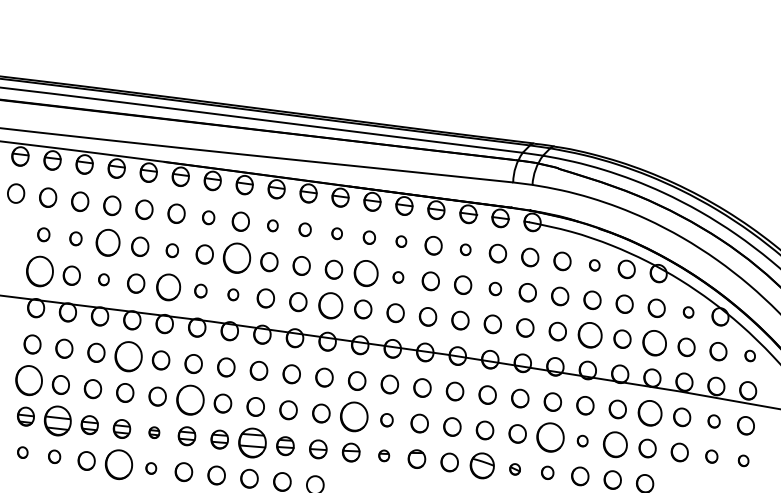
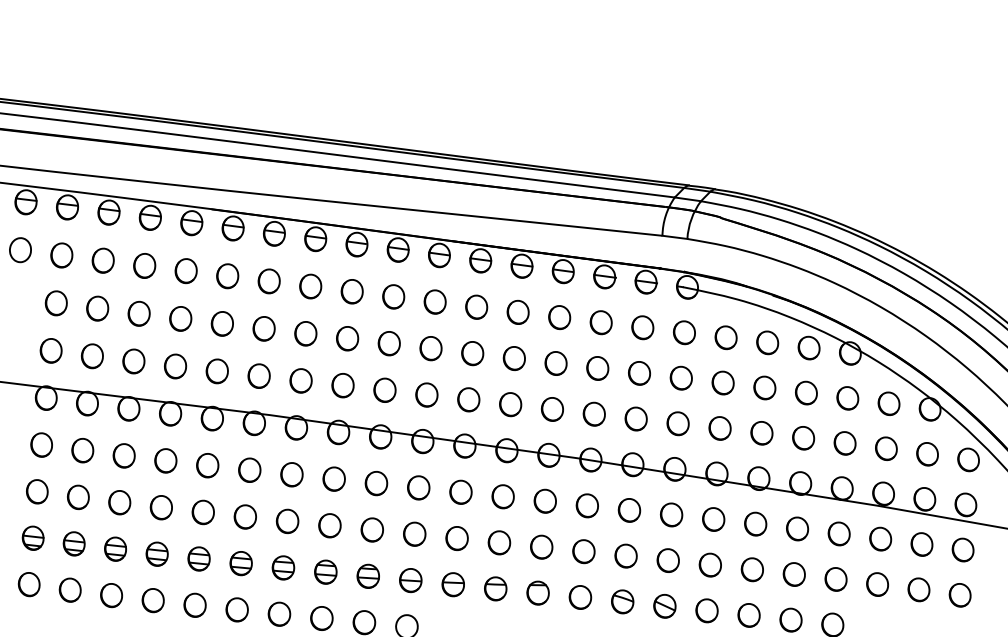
part: (208, 217) -> (268, 281), size x1.43
part: (272, 225) -> (351, 291), size x1.67
part: (304, 229) -> (393, 296), size x1.43
part: (336, 233) -> (434, 301), size x1.67
part: (43, 234) -> (55, 303), size x1.43
part: (369, 237) -> (476, 306), size x1.43
part: (75, 238) -> (97, 308), size x1.43
part: (400, 241) -> (517, 311), size x1.67
part: (107, 242) -> (138, 313), size x0.71
part: (465, 249) -> (600, 322), size x1.67
part: (171, 250) -> (221, 323), size x1.43
part: (236, 258) -> (305, 333), size x0.62
part: (594, 265) -> (767, 342), size x1.67
part: (39, 271) -> (50, 350), size x0.62
part: (366, 273) -> (472, 353), size x0.71
part: (397, 277) -> (513, 358), size x1.67
part: (103, 279) -> (133, 361), size x1.67
part: (167, 287) -> (216, 371), size x0.71
part: (495, 289) -> (639, 373), size x1.43
part: (200, 290) -> (258, 375), size x1.43
part: (232, 294) -> (300, 380), size x1.67
part: (330, 305) -> (426, 394), size x0.71
part: (688, 312) -> (888, 403), size x1.67
part: (589, 335) -> (761, 433), size x0.71
part: (654, 343) -> (844, 443), size x0.71
part: (750, 355) -> (968, 459), size x1.67
part: (128, 356) -> (165, 460), size x0.62
part: (29, 380) -> (37, 491), size x0.62
part: (189, 399) -> (244, 516), size x0.62
part: (649, 412) -> (838, 533), size x0.71
part: (353, 416) -> (456, 538), size x0.62
part: (387, 419) -> (499, 542), size x1.43
part: (57, 420) -> (73, 543), size x0.62
part: (713, 421) -> (921, 544), size x1.43
part: (153, 432) -> (198, 558), size x1.67
part: (549, 436) -> (709, 564), size x0.62
part: (582, 440) -> (751, 569), size x1.67
part: (252, 442) -> (325, 571), size x0.62
part: (614, 444) -> (793, 574), size x0.71
part: (22, 452) -> (28, 584), size x1.67
part: (383, 455) -> (495, 588), size x1.67
part: (54, 456) -> (69, 589), size x1.43
part: (711, 456) -> (918, 589), size x1.43
part: (743, 460) -> (959, 595), size x1.67
part: (118, 464) -> (152, 600), size x0.62
part: (482, 465) -> (622, 601), size x0.71
part: (150, 467) -> (194, 604), size x1.67
part: (514, 469) -> (664, 606), size x1.67
part: (547, 472) -> (706, 610), size x1.43

